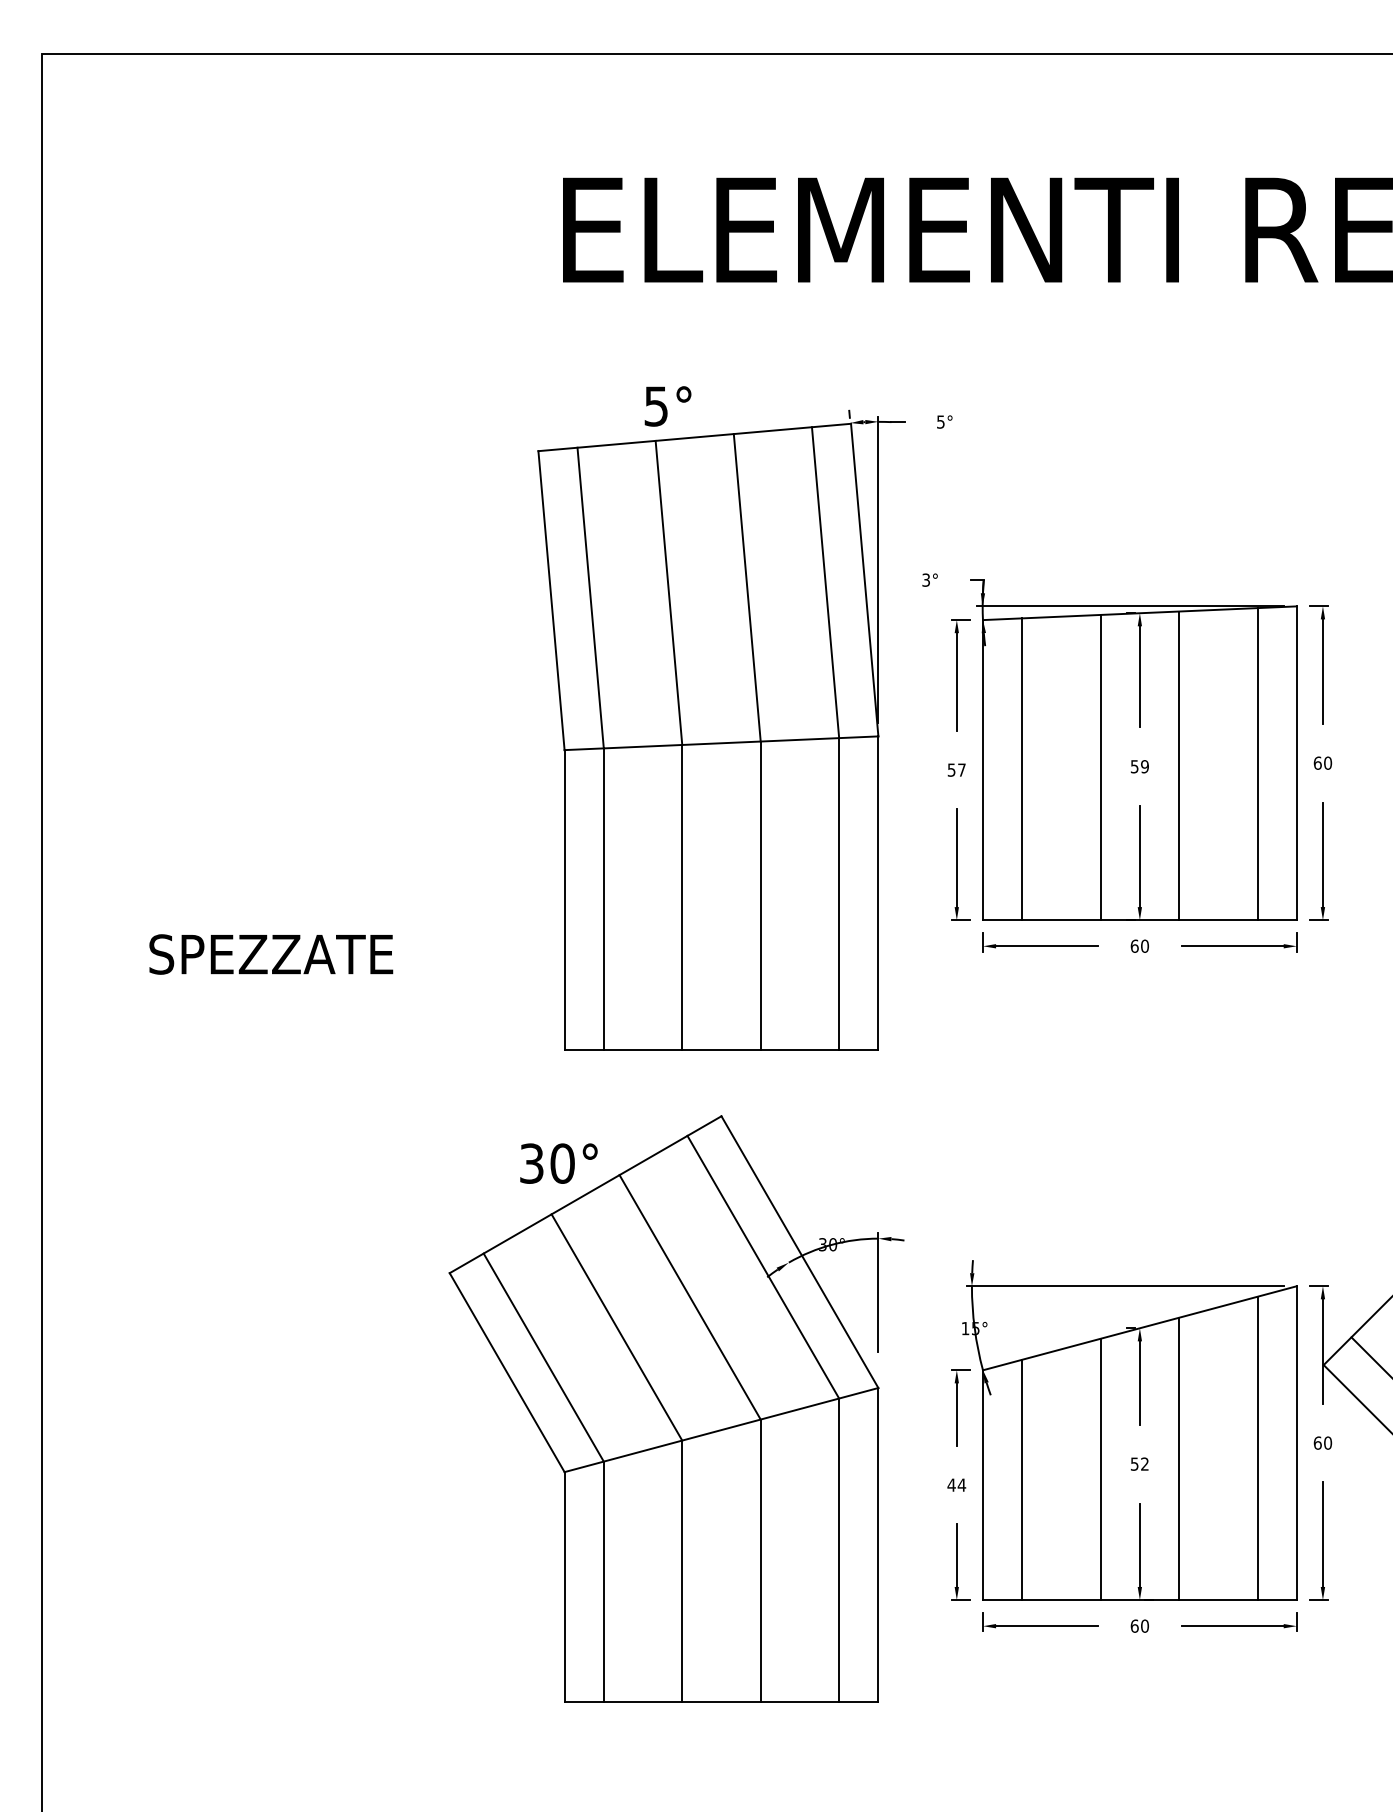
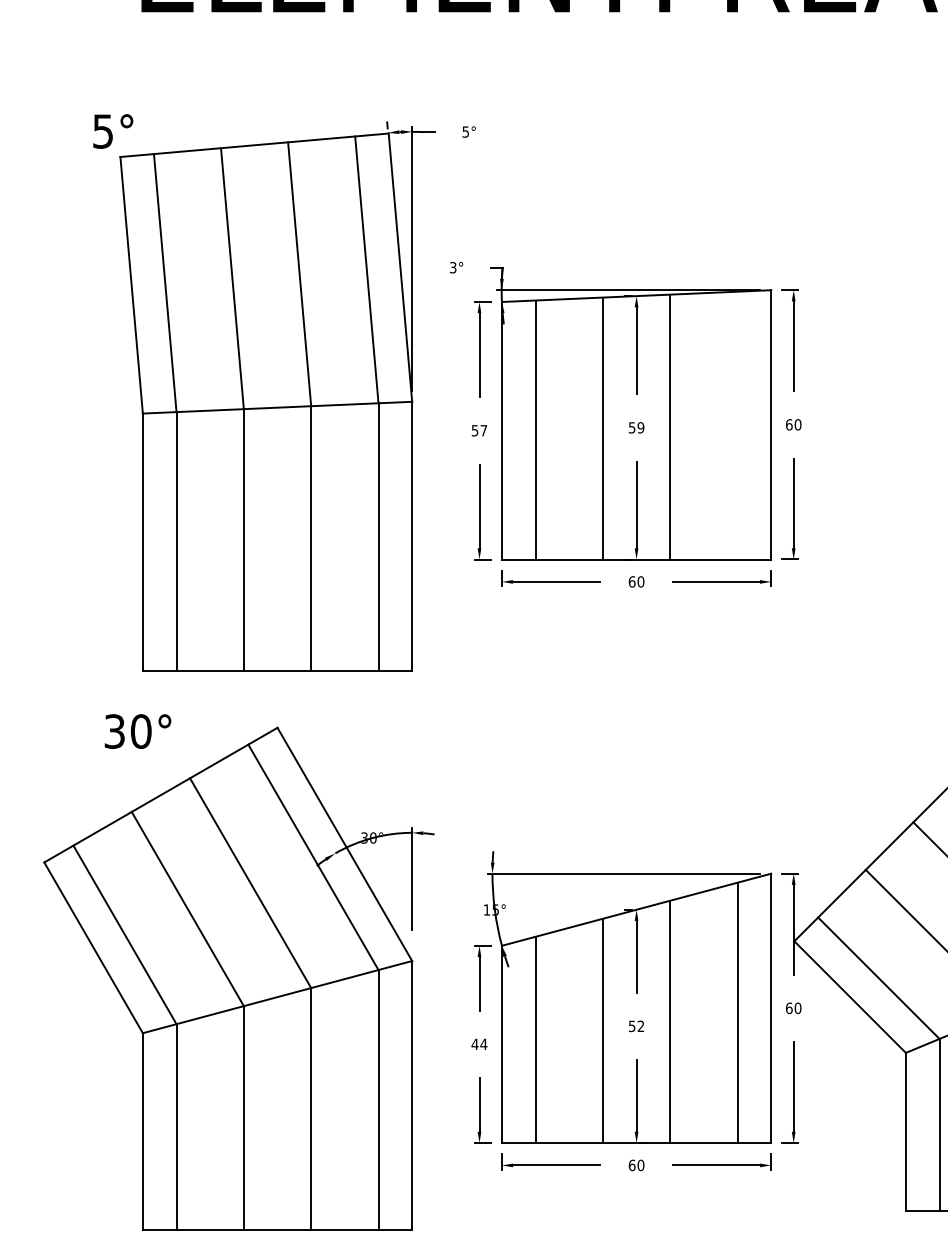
text: (667, 406) -> (112, 131), moved
line: (1257, 764) -> (737, 425), removed
text: (558, 1163) -> (137, 731), moved

